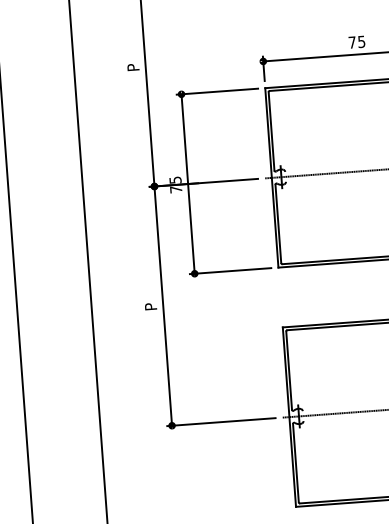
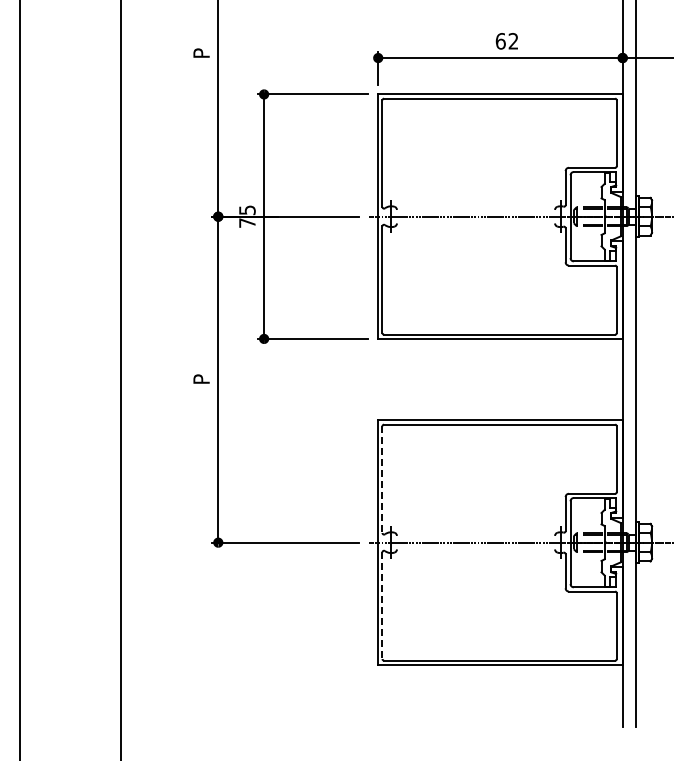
text: (356, 42) -> (506, 41), 75 -> 62
line: (289, 371) -> (382, 480), solid -> dashed
line: (296, 463) -> (382, 606), solid -> dashed

